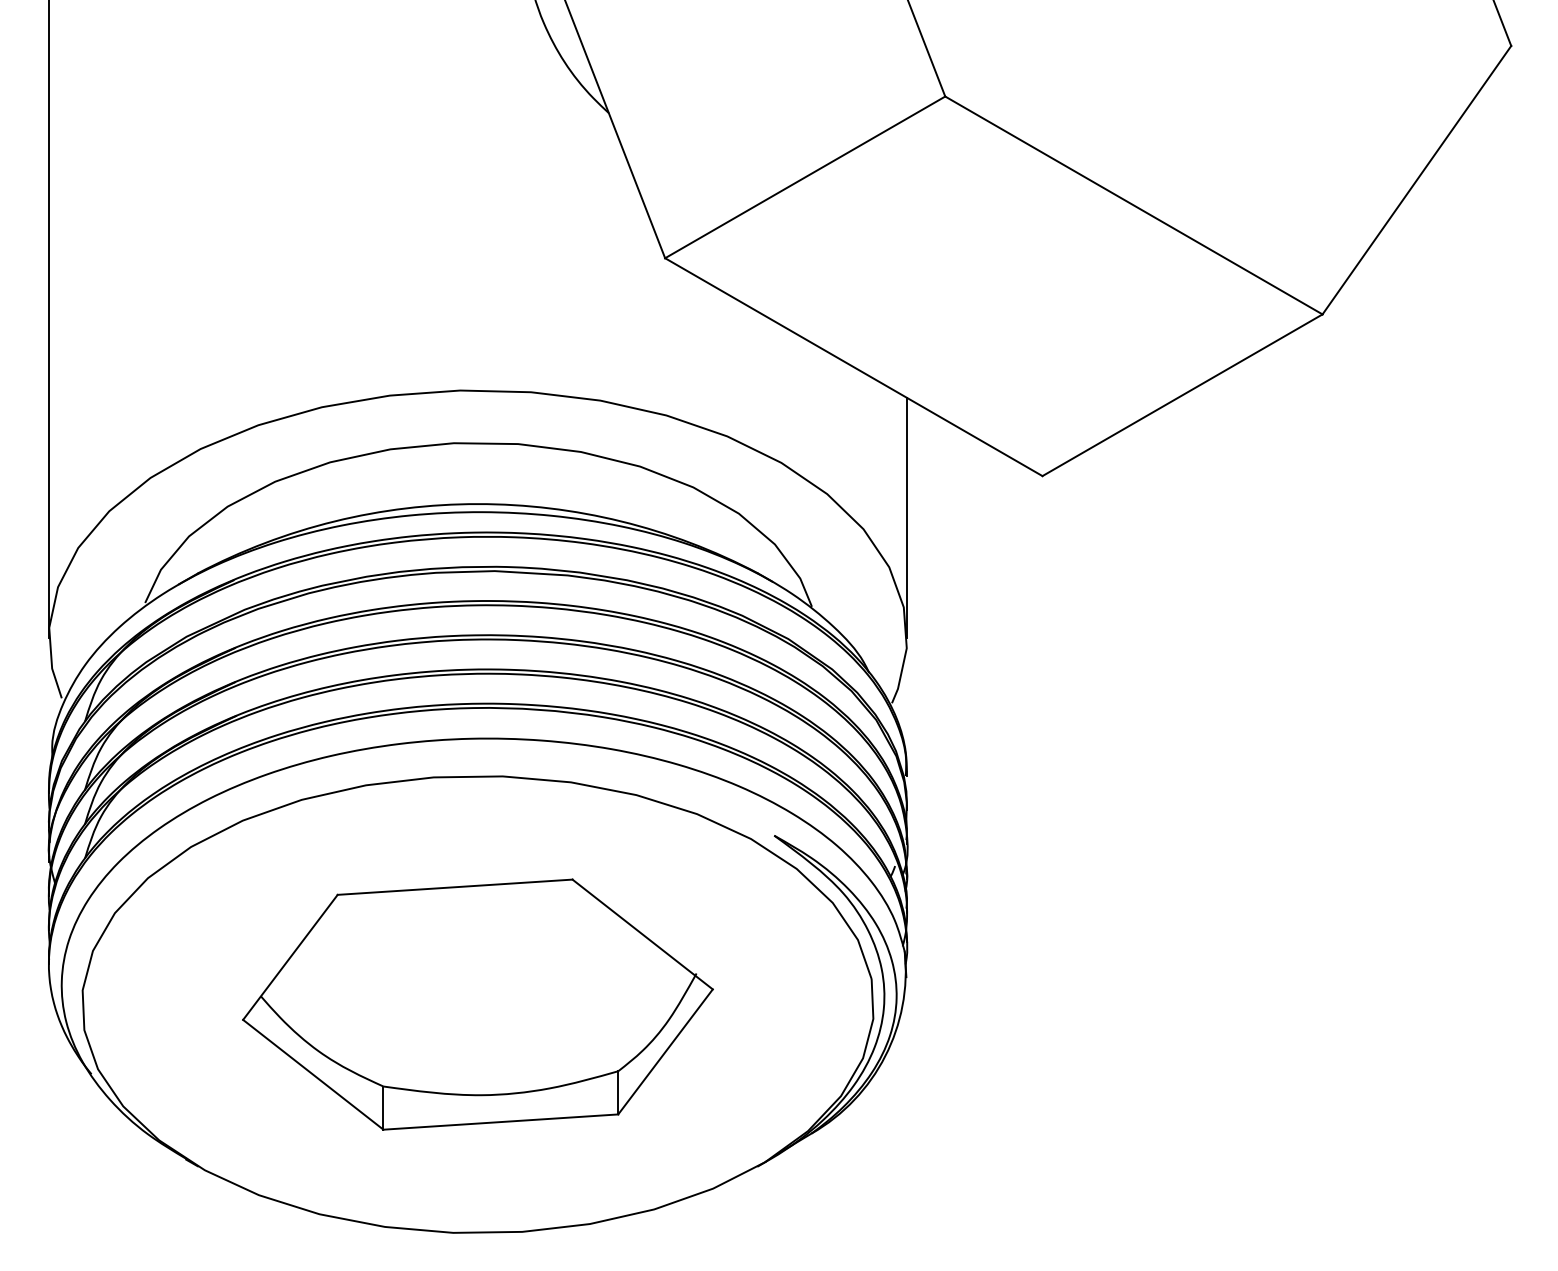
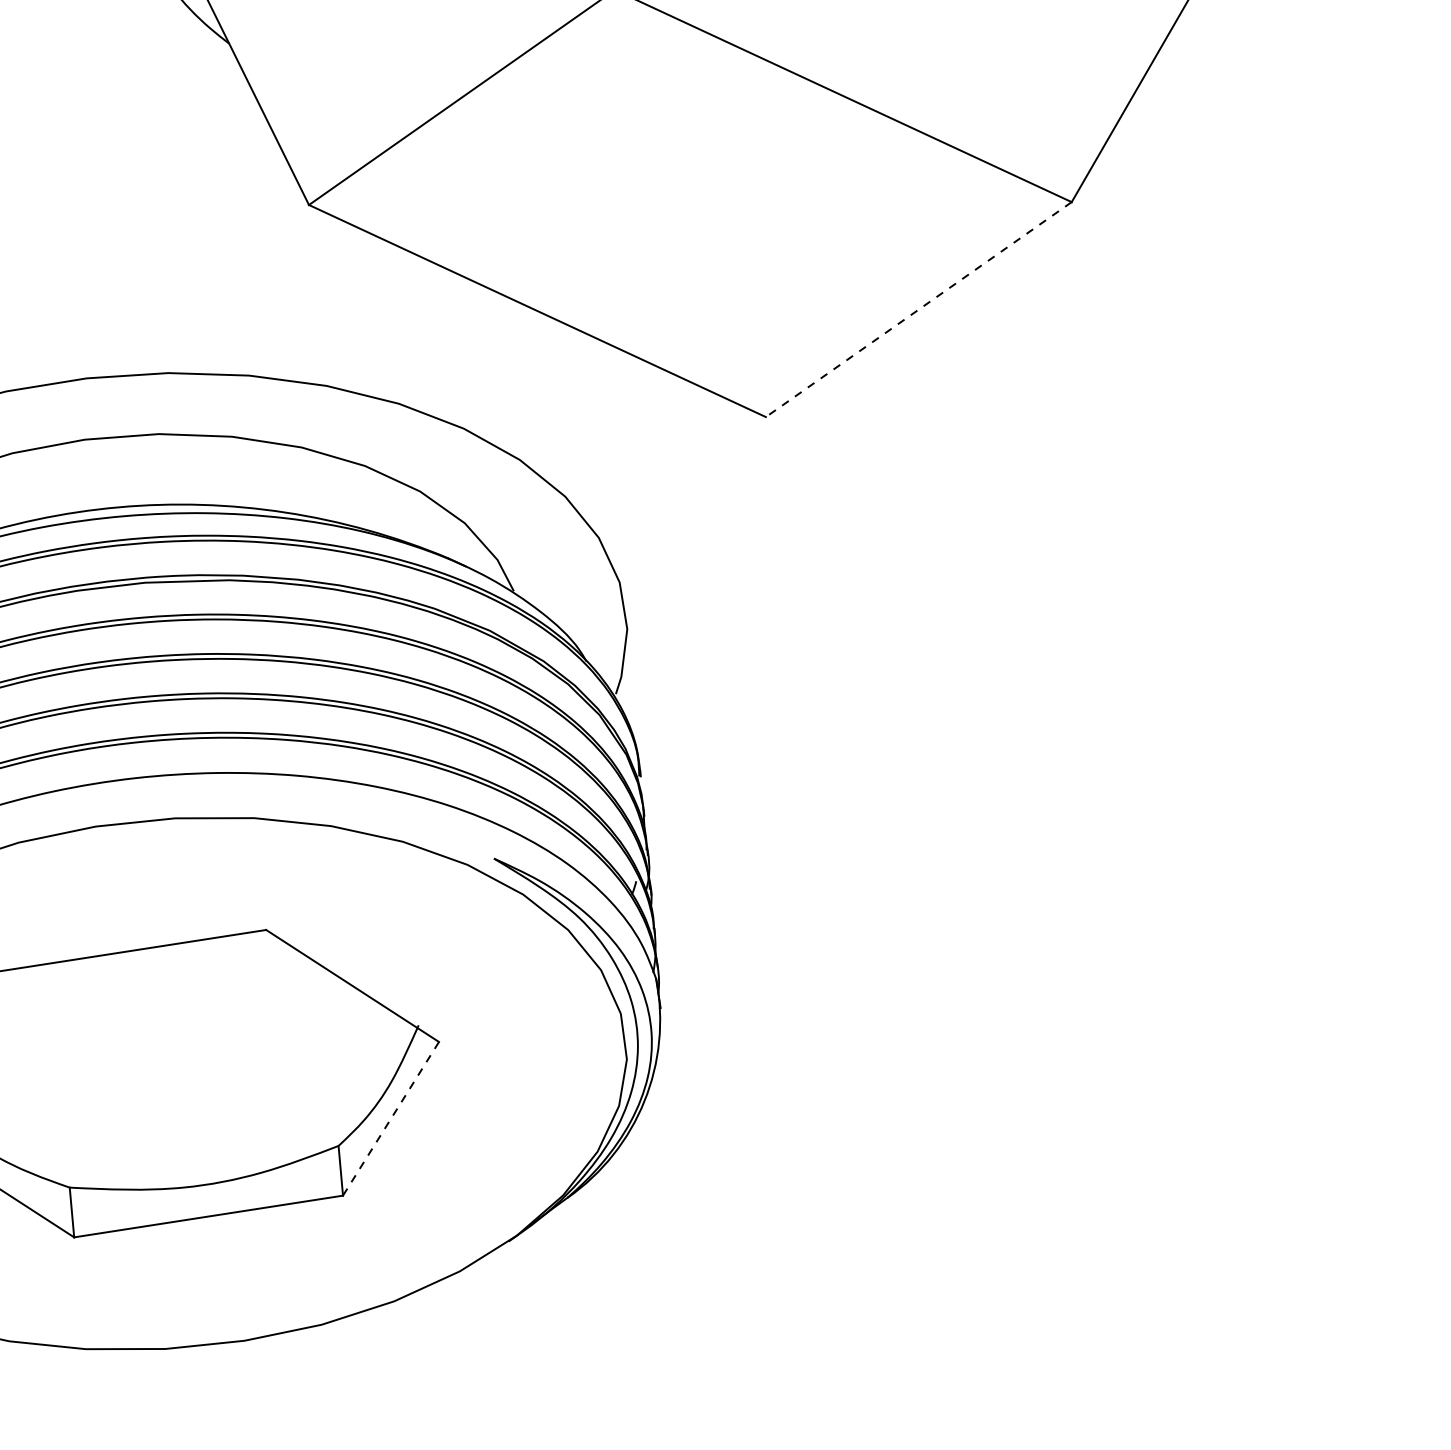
line: (1182, 395) -> (918, 309), solid -> dashed
line: (907, 517) -> (614, 478), removed
line: (665, 1052) -> (391, 1119), solid -> dashed

